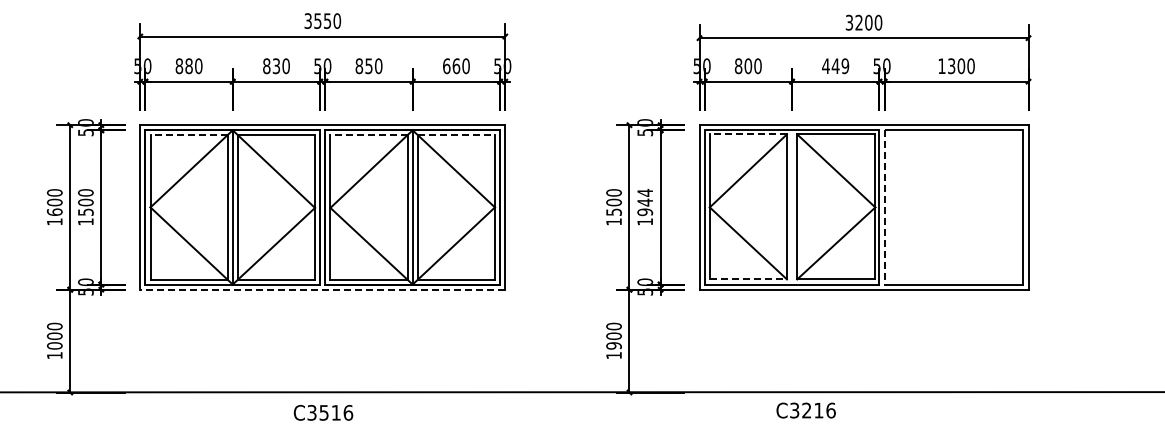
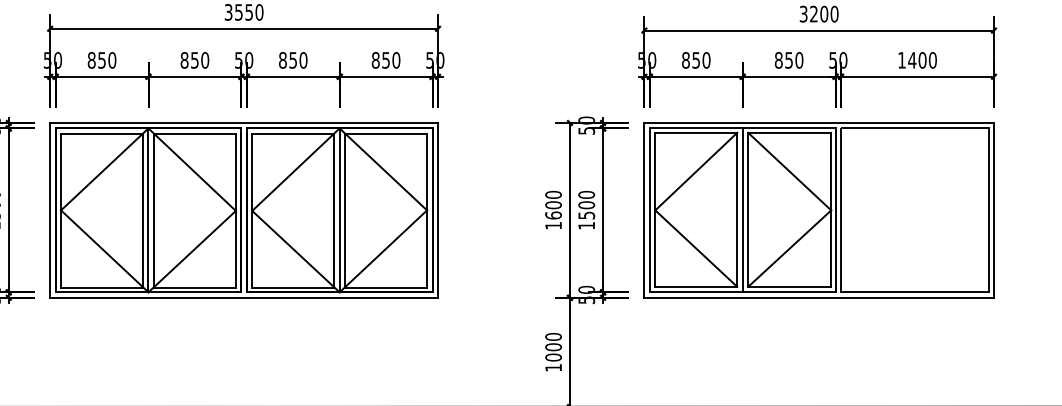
text: (276, 65) -> (194, 59), 830 -> 850
text: (188, 66) -> (101, 60), 880 -> 850
text: (451, 66) -> (380, 60), 660 -> 850
text: (748, 66) -> (696, 60), 800 -> 850
text: (835, 66) -> (788, 60), 449 -> 850
text: (951, 66) -> (912, 60), 1300 -> 1400
line: (748, 134) -> (696, 132), dashed -> solid
line: (189, 135) -> (102, 133), dashed -> solid
line: (369, 135) -> (293, 133), dashed -> solid
line: (456, 135) -> (386, 133), dashed -> solid
text: (645, 202) -> (586, 205), 1944 -> 1500
line: (792, 207) -> (743, 210), added
line: (884, 207) -> (840, 210), dashed -> solid
text: (613, 211) -> (552, 214), 1500 -> 1600
line: (748, 279) -> (696, 286), dashed -> solid
line: (322, 289) -> (243, 297), dashed -> solid
text: (613, 345) -> (552, 357), 1900 -> 1000

